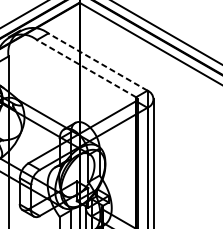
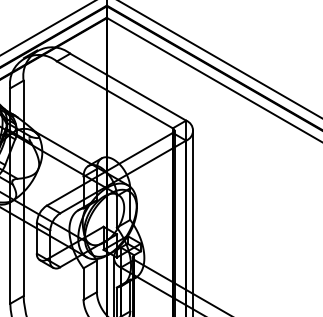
line: (98, 62) -> (128, 87), dashed -> solid
line: (86, 68) -> (114, 94), dashed -> solid

